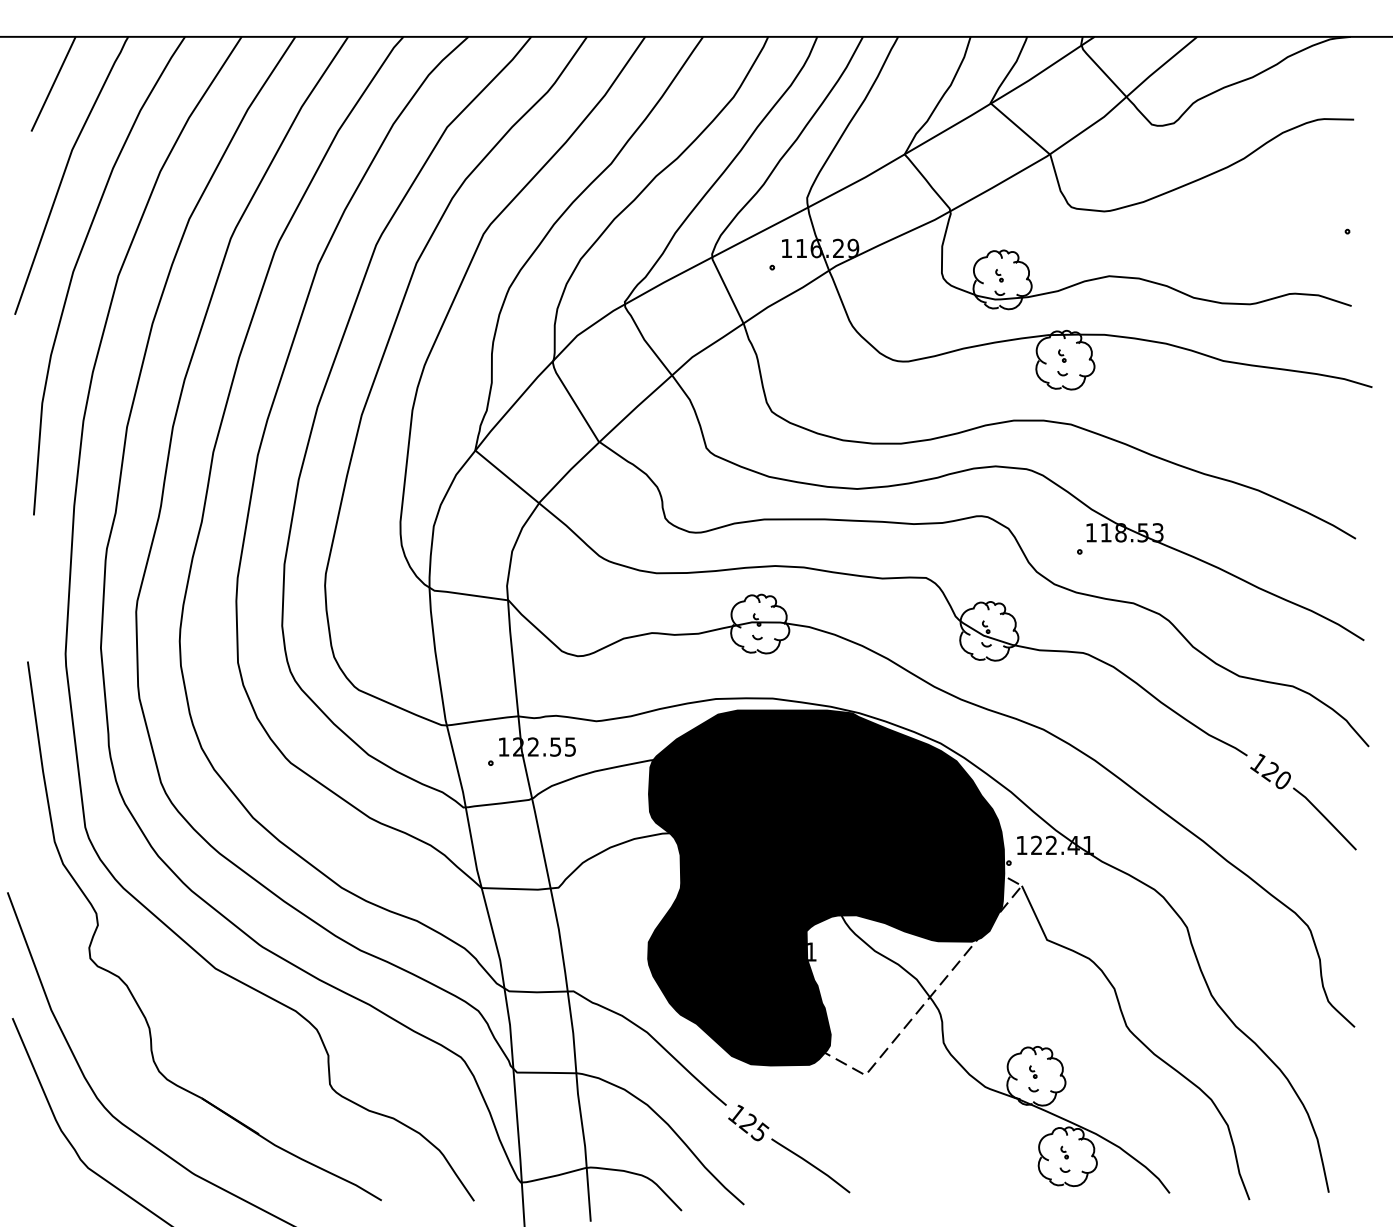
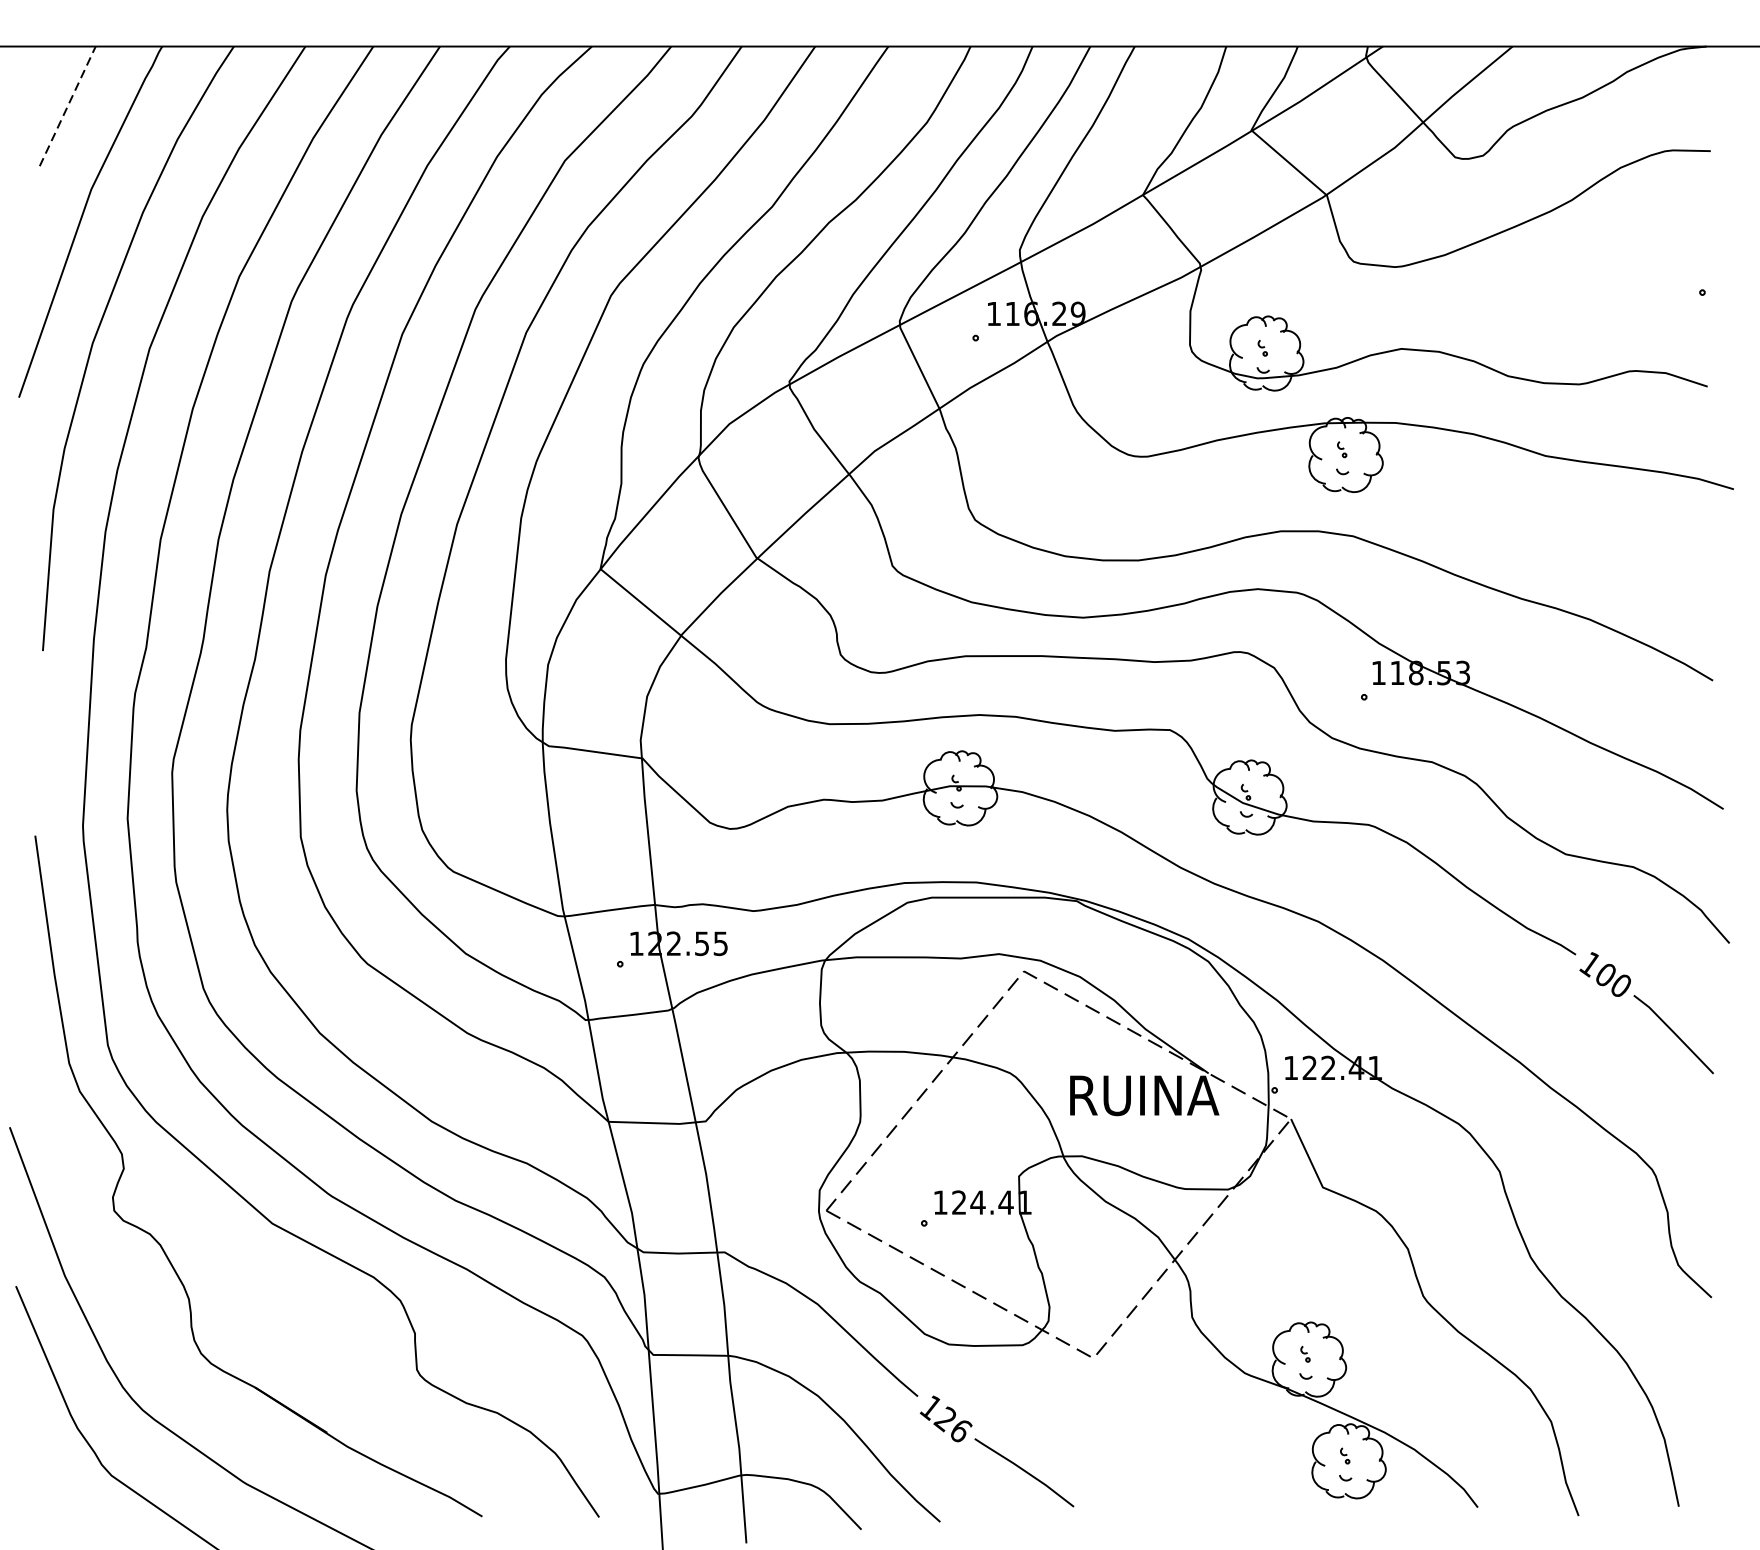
line: (53, 83) -> (67, 105), solid -> dashed
text: (1269, 771) -> (1603, 974), 120 -> 100
fill: (826, 887) -> (1044, 1121), removed
text: (759, 1131) -> (959, 1429), 125 -> 126

